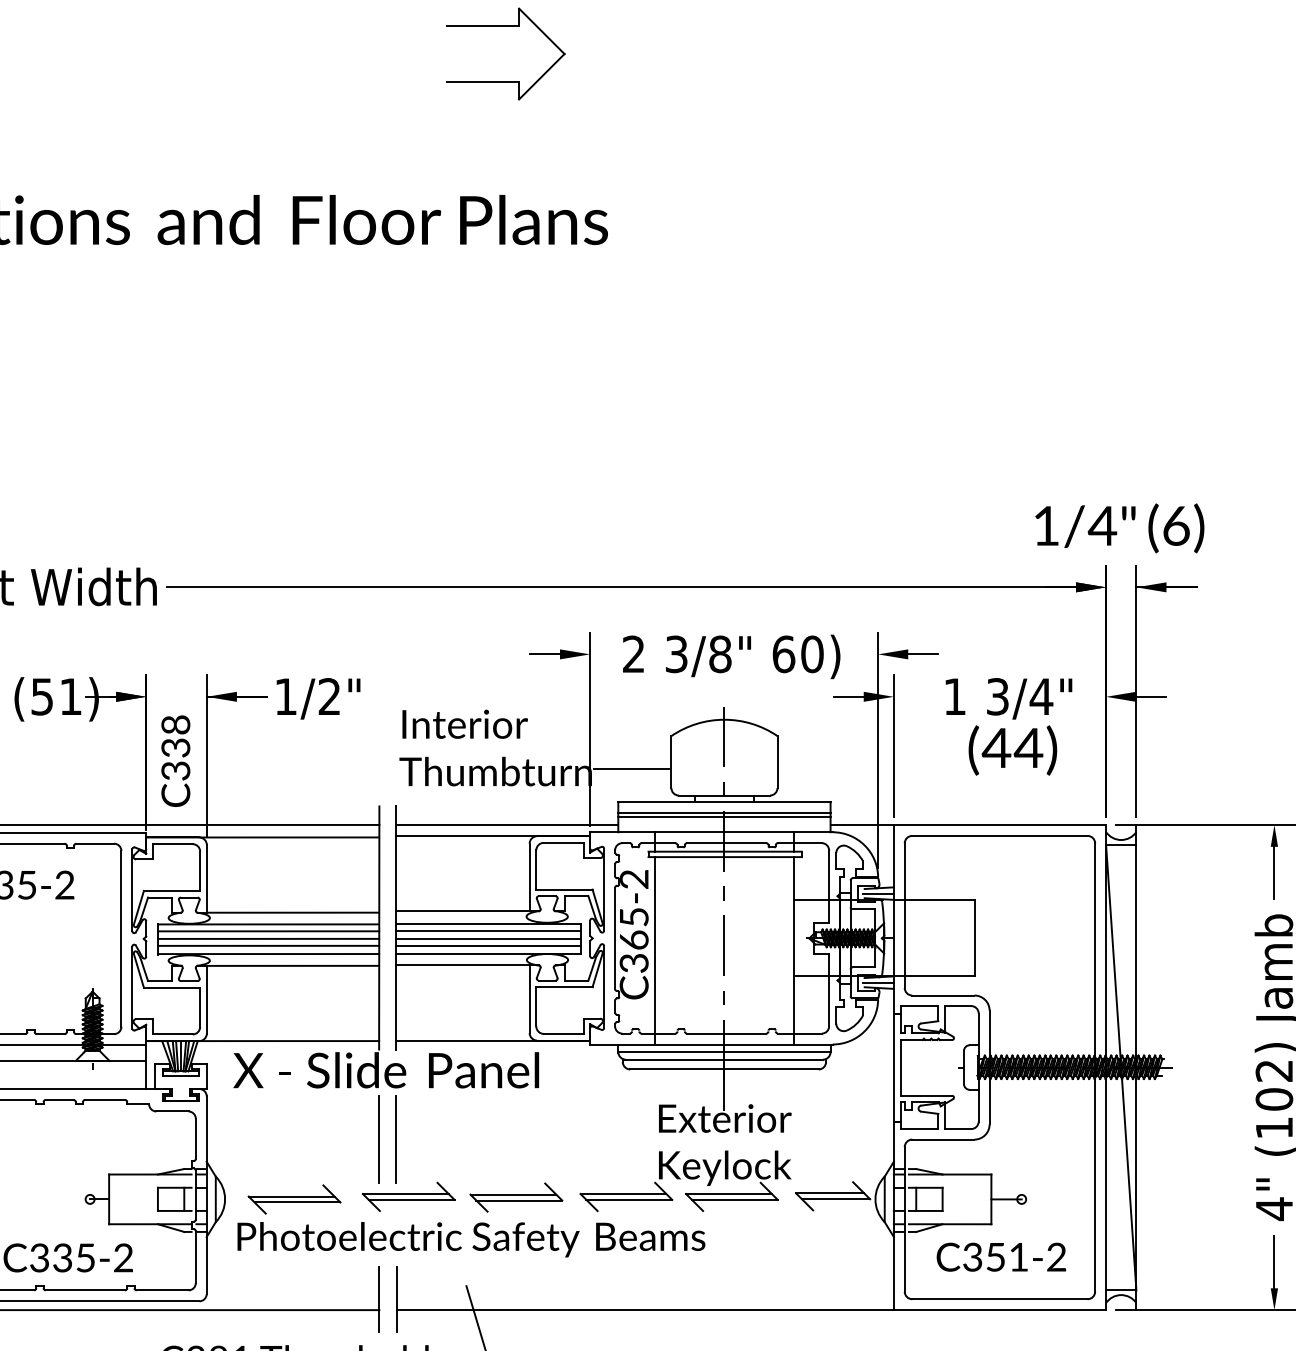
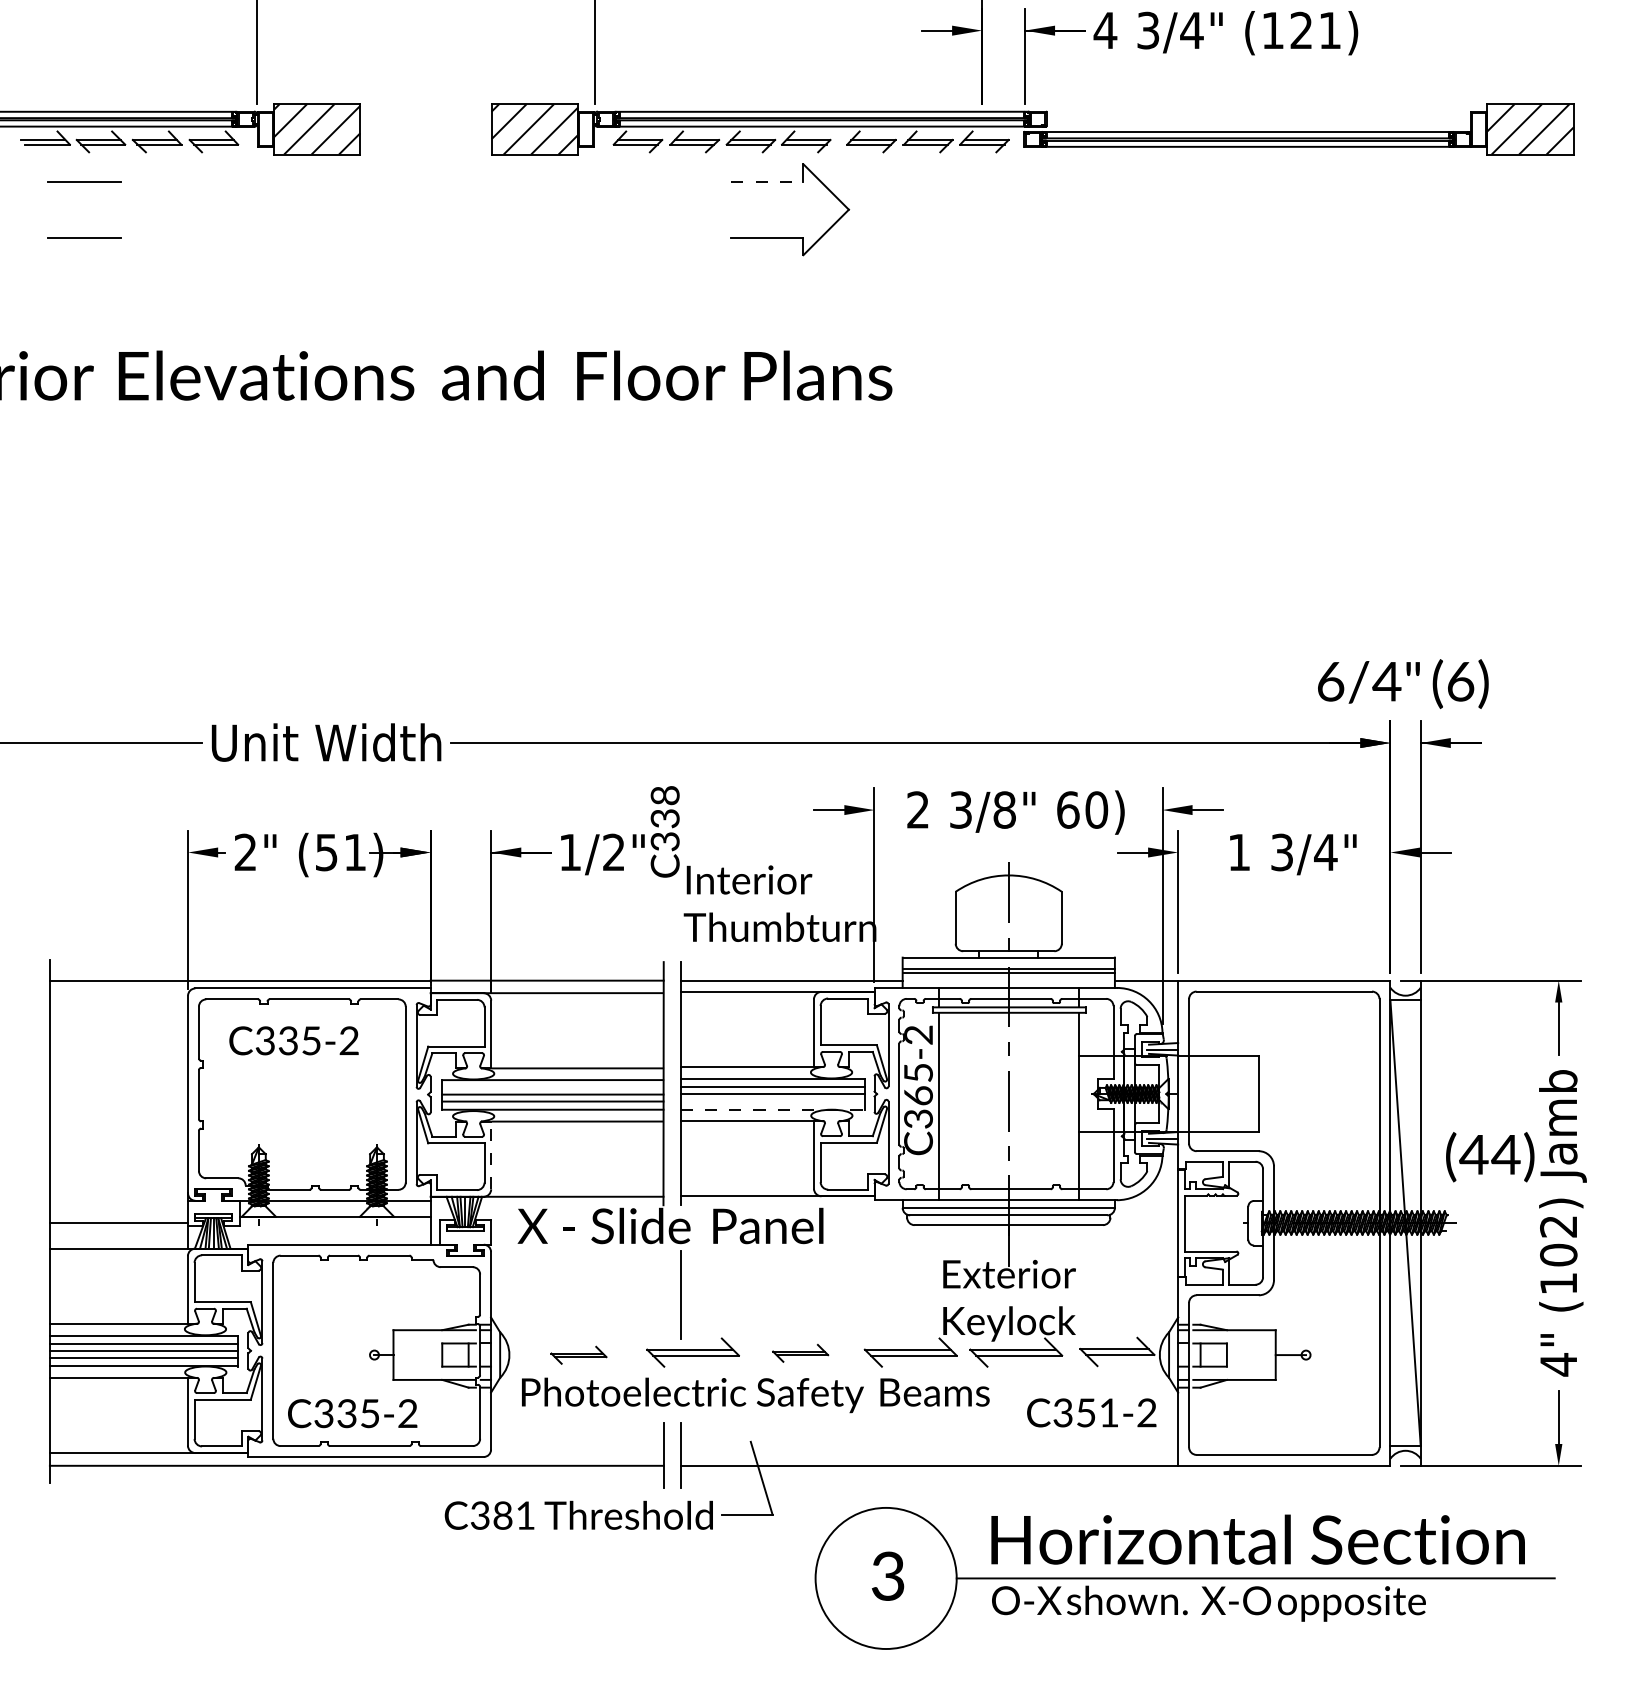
line: (483, 25) -> (767, 181), solid -> dashed
text: (1047, 525) -> (1331, 681), 1/4" -> 6/4"
text: (1013, 750) -> (1490, 1157), moved
text: (175, 760) -> (664, 831), moved
line: (632, 769) -> (916, 925), removed
line: (268, 930) -> (552, 1086), removed
line: (488, 945) -> (772, 1101), removed
line: (489, 953) -> (773, 1109), solid -> dashed
line: (207, 999) -> (491, 1155), solid -> dashed
line: (379, 1138) -> (663, 1294), removed
part: (516, 1197) -> (800, 1353), size x0.6
part: (294, 1199) -> (578, 1355), size x0.6
text: (1001, 1256) -> (1091, 1412), moved

